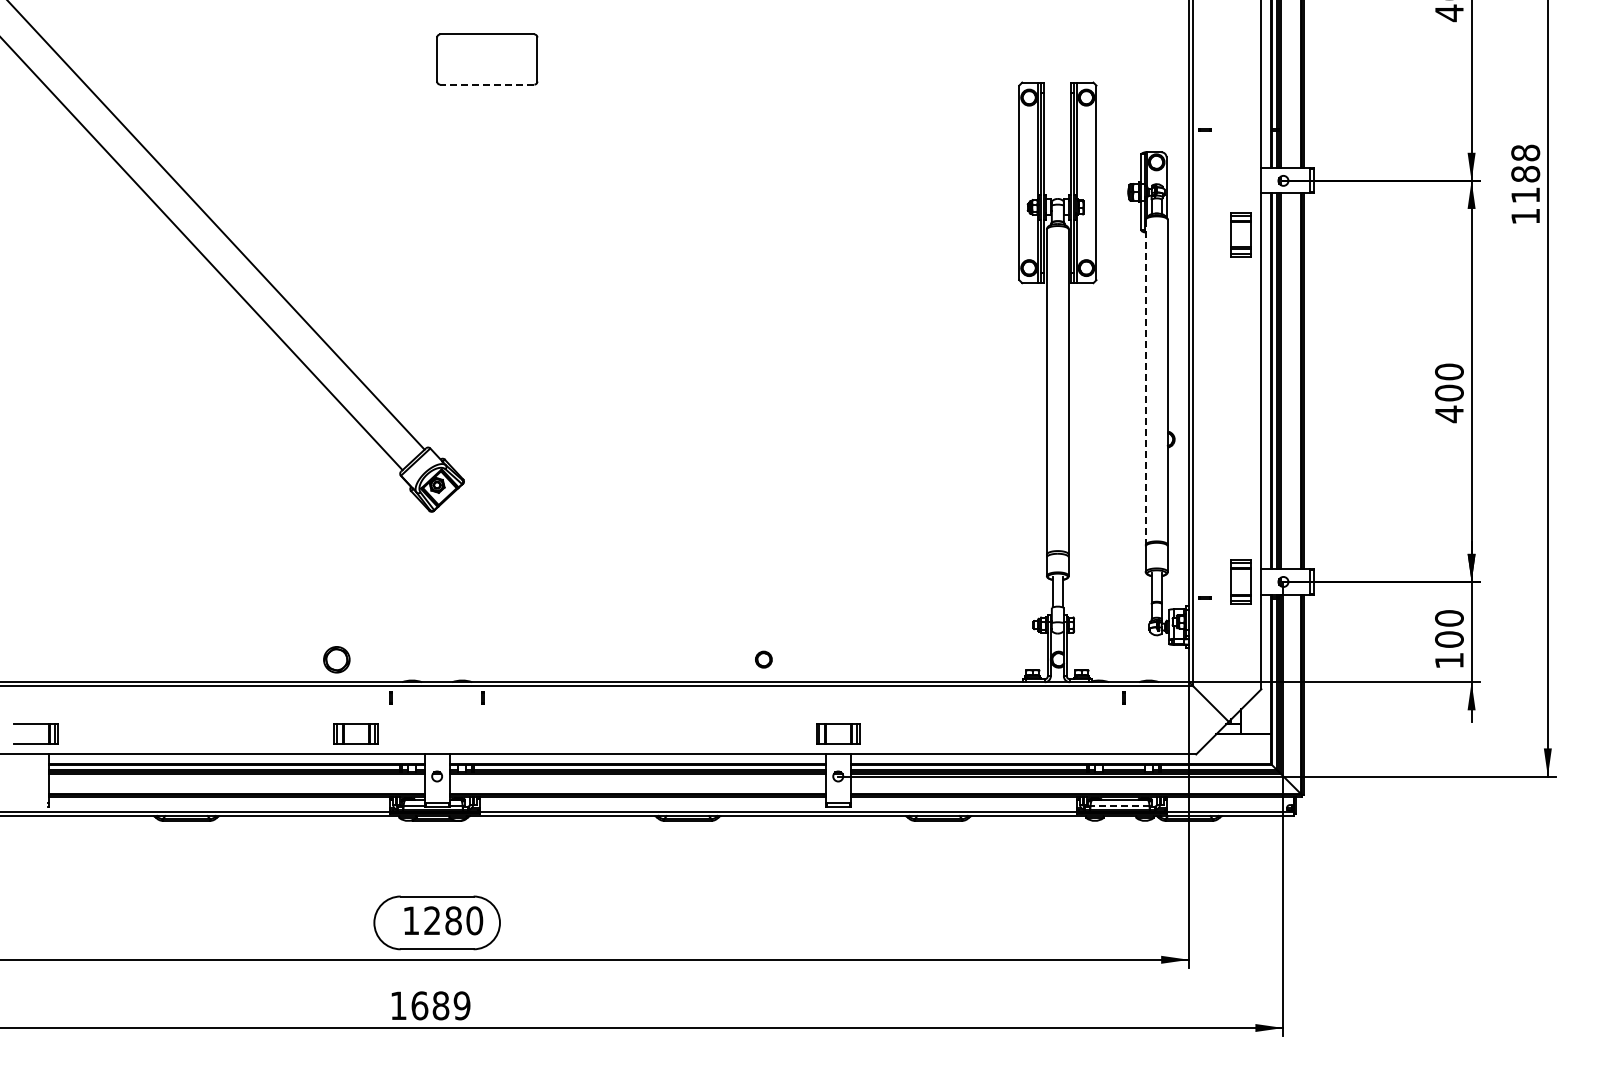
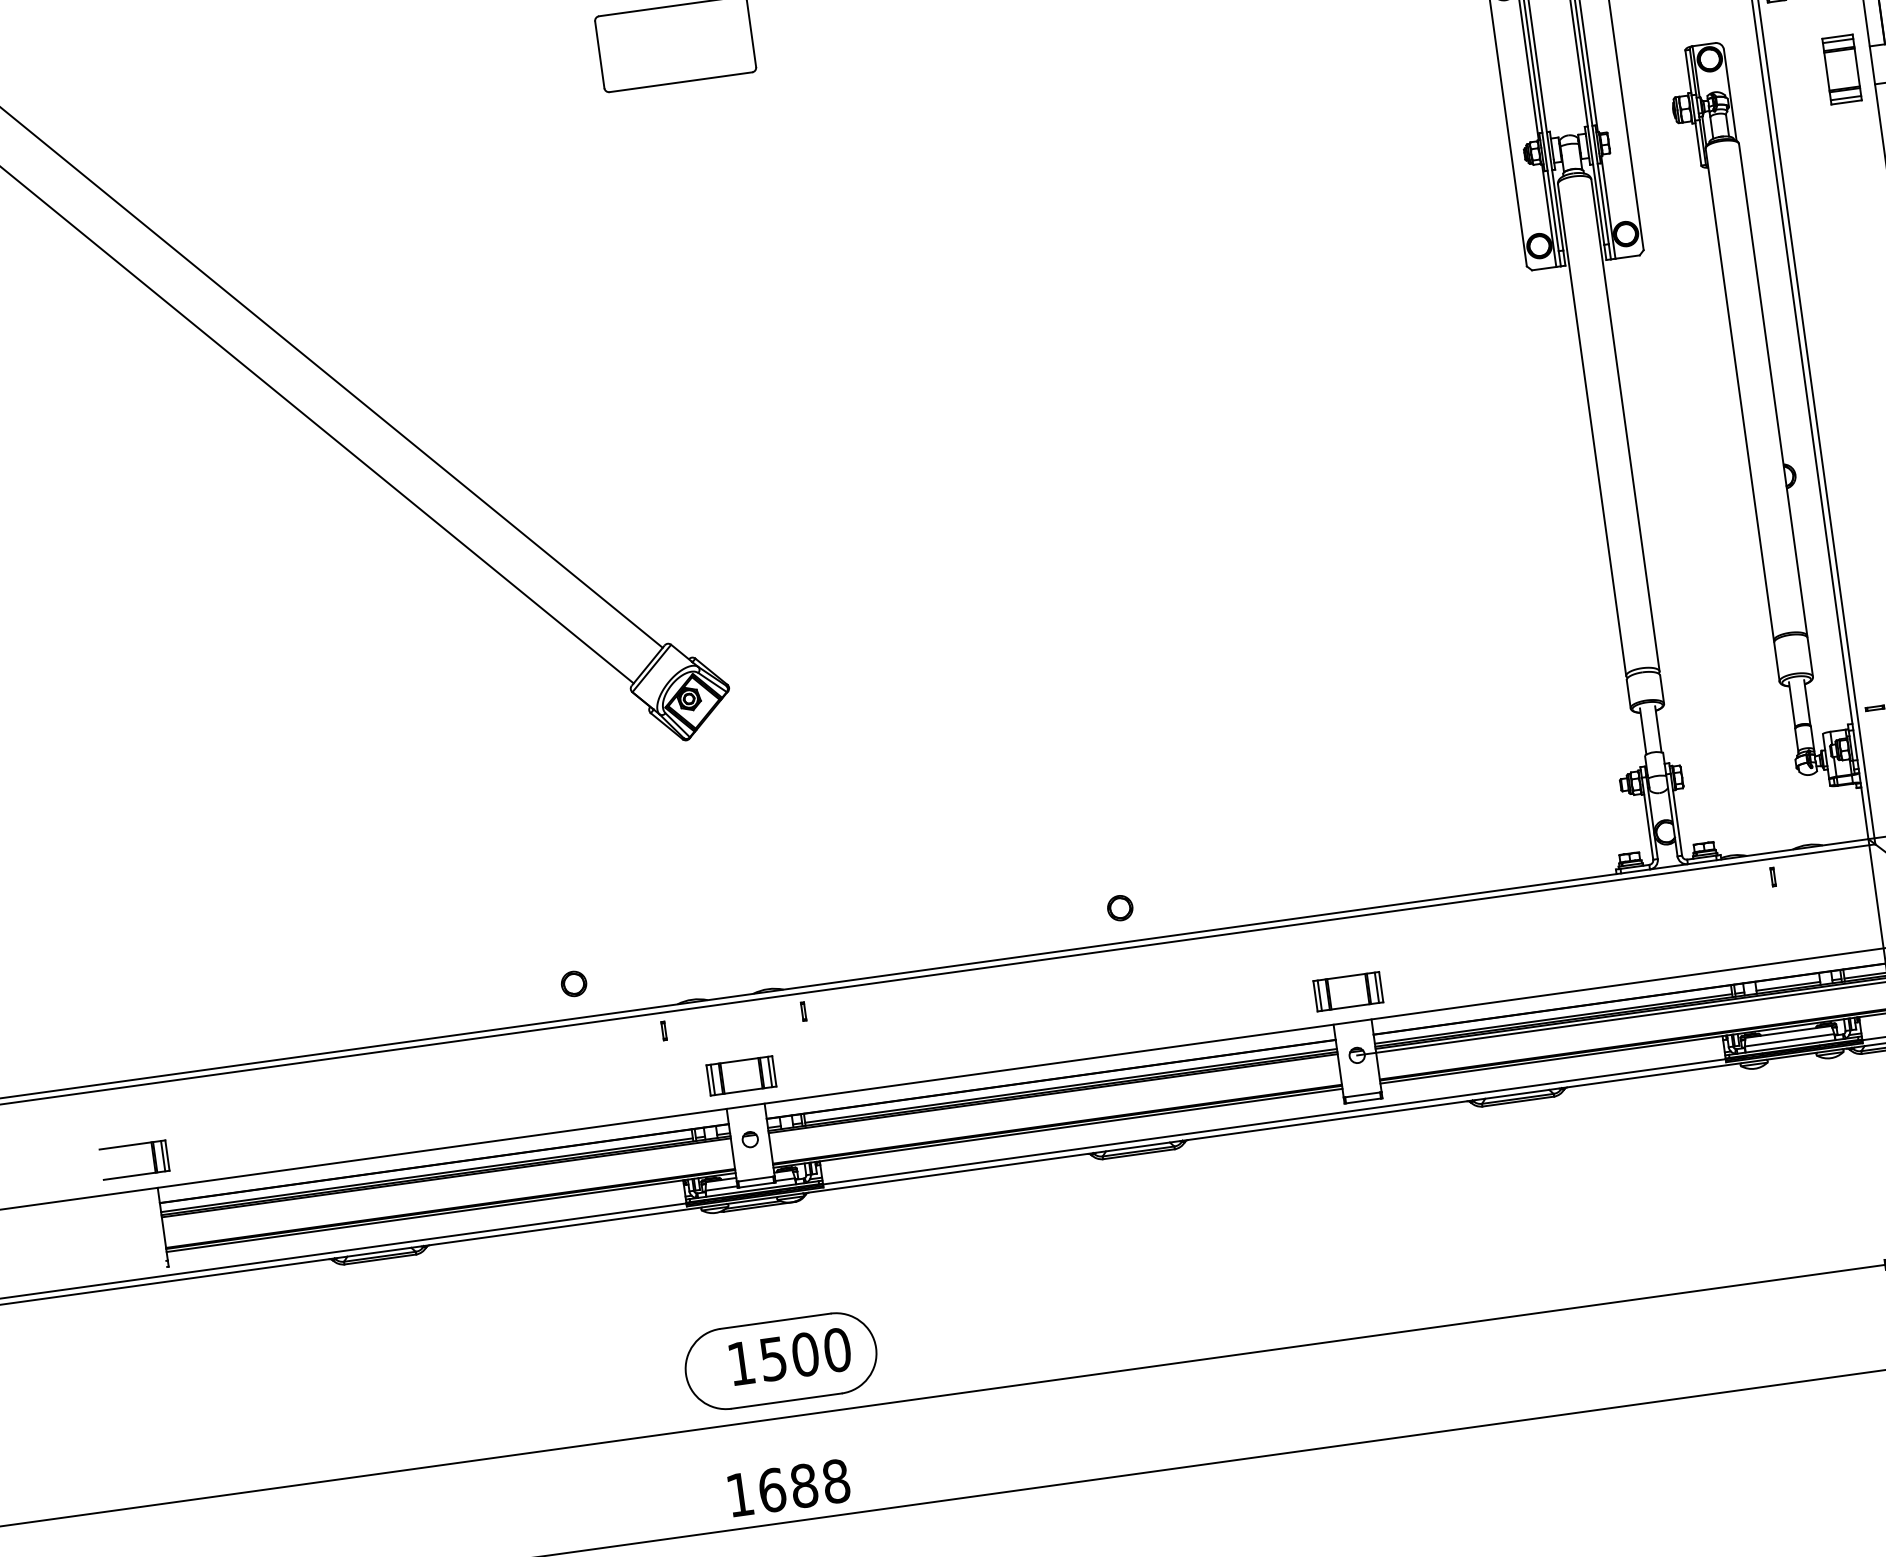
line: (486, 84) -> (679, 82), dashed -> solid
part: (1240, 234) -> (1840, 69), moved
line: (1145, 382) -> (1739, 394), dashed -> solid
circle: (336, 659) -> (573, 983), size x0.62
circle: (763, 659) -> (1119, 907), moved
part: (355, 733) -> (740, 1074), moved
line: (1120, 805) -> (1790, 1040), dashed -> solid
text: (442, 920) -> (788, 1356), 1280 -> 1500
text: (461, 1005) -> (835, 1481), 1689 -> 1688

